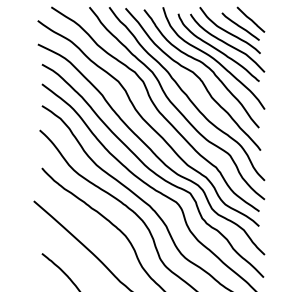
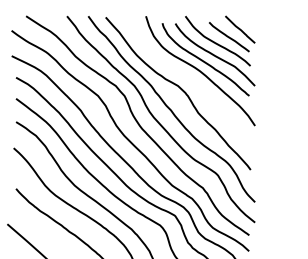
curve: (202, 64) -> (188, 77), removed

